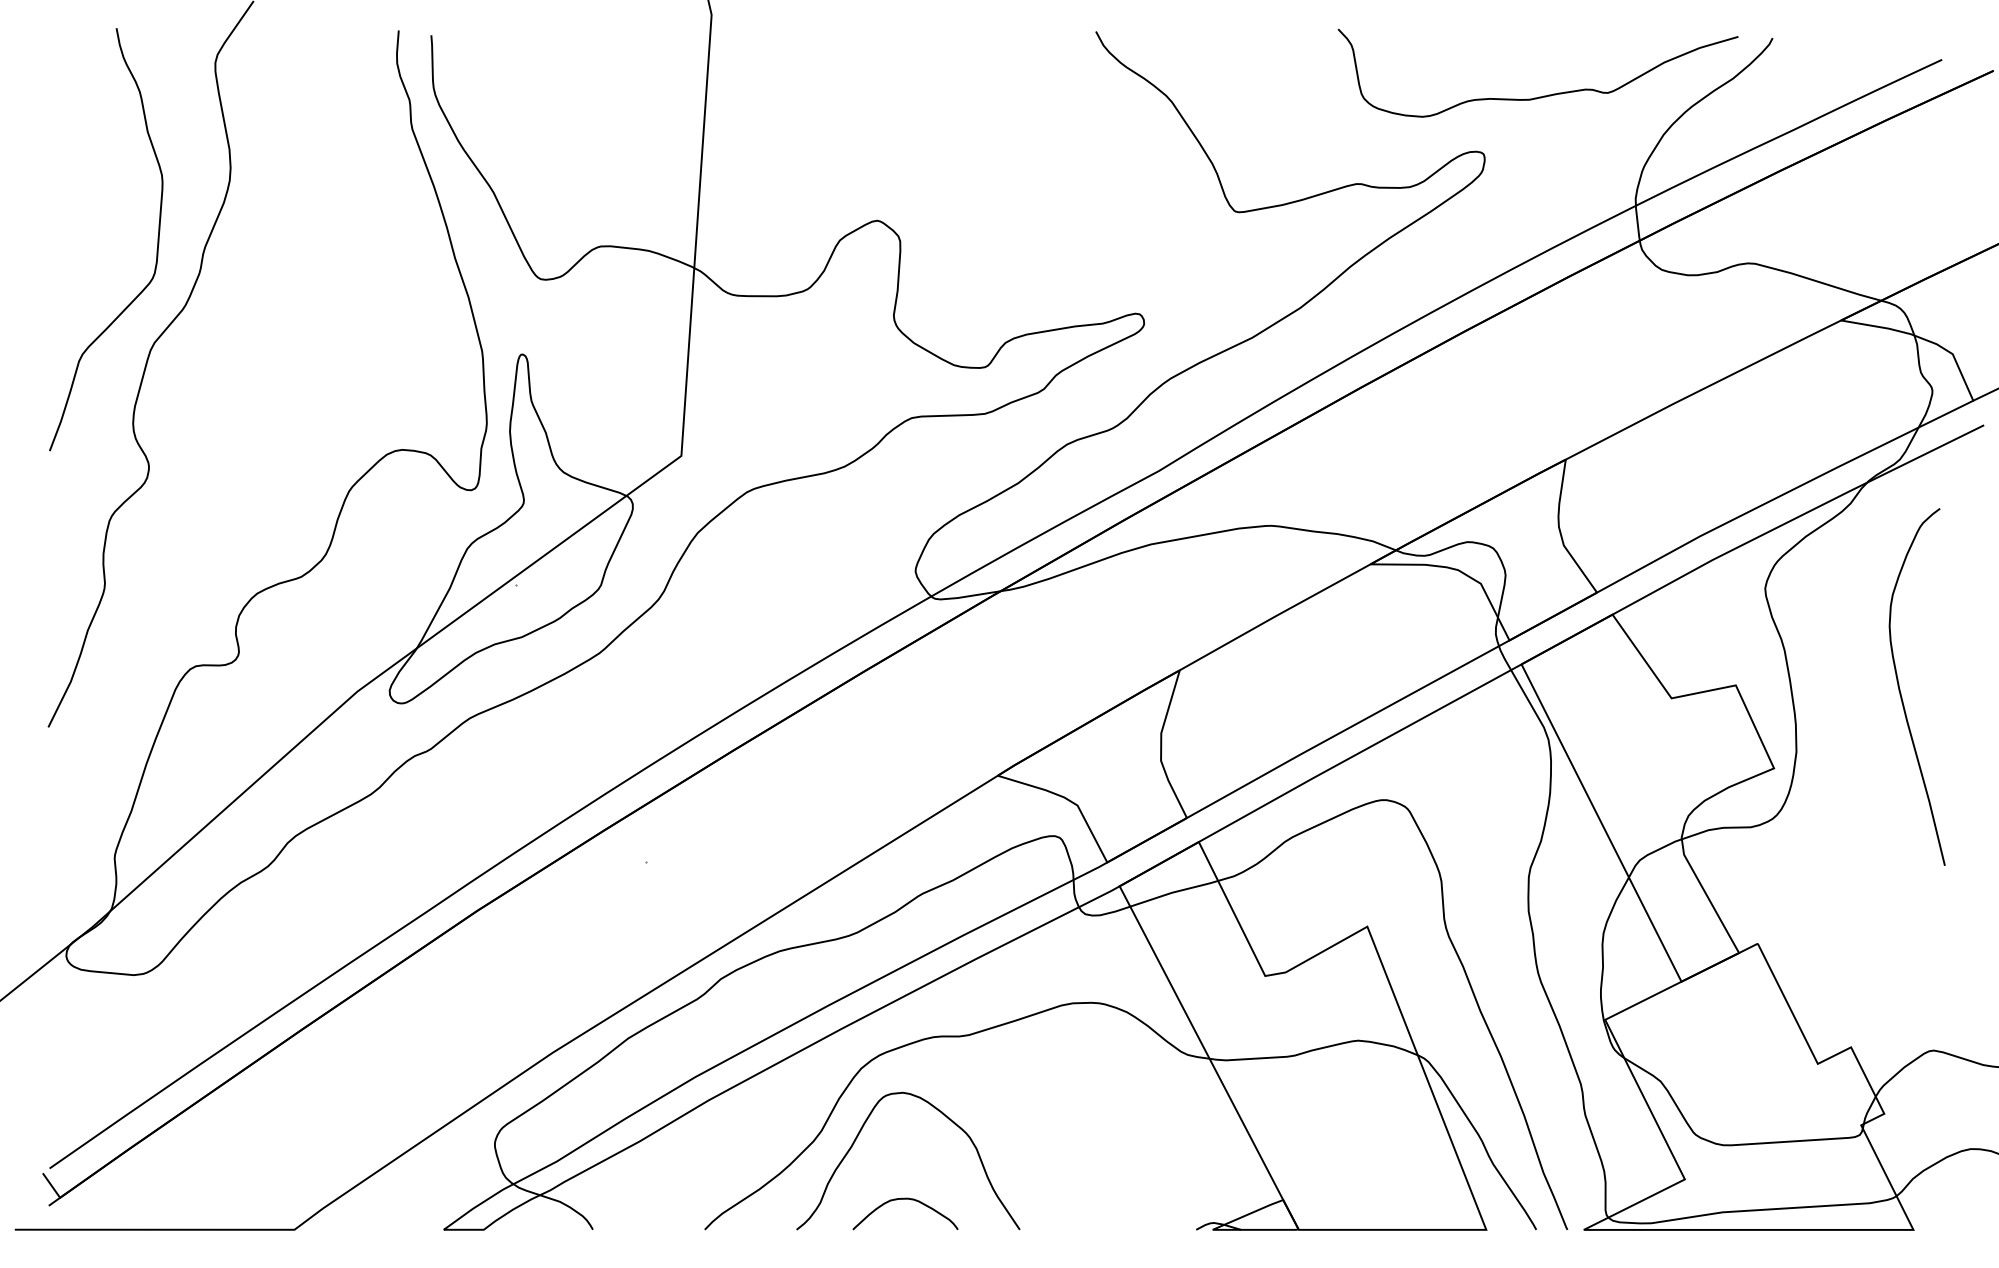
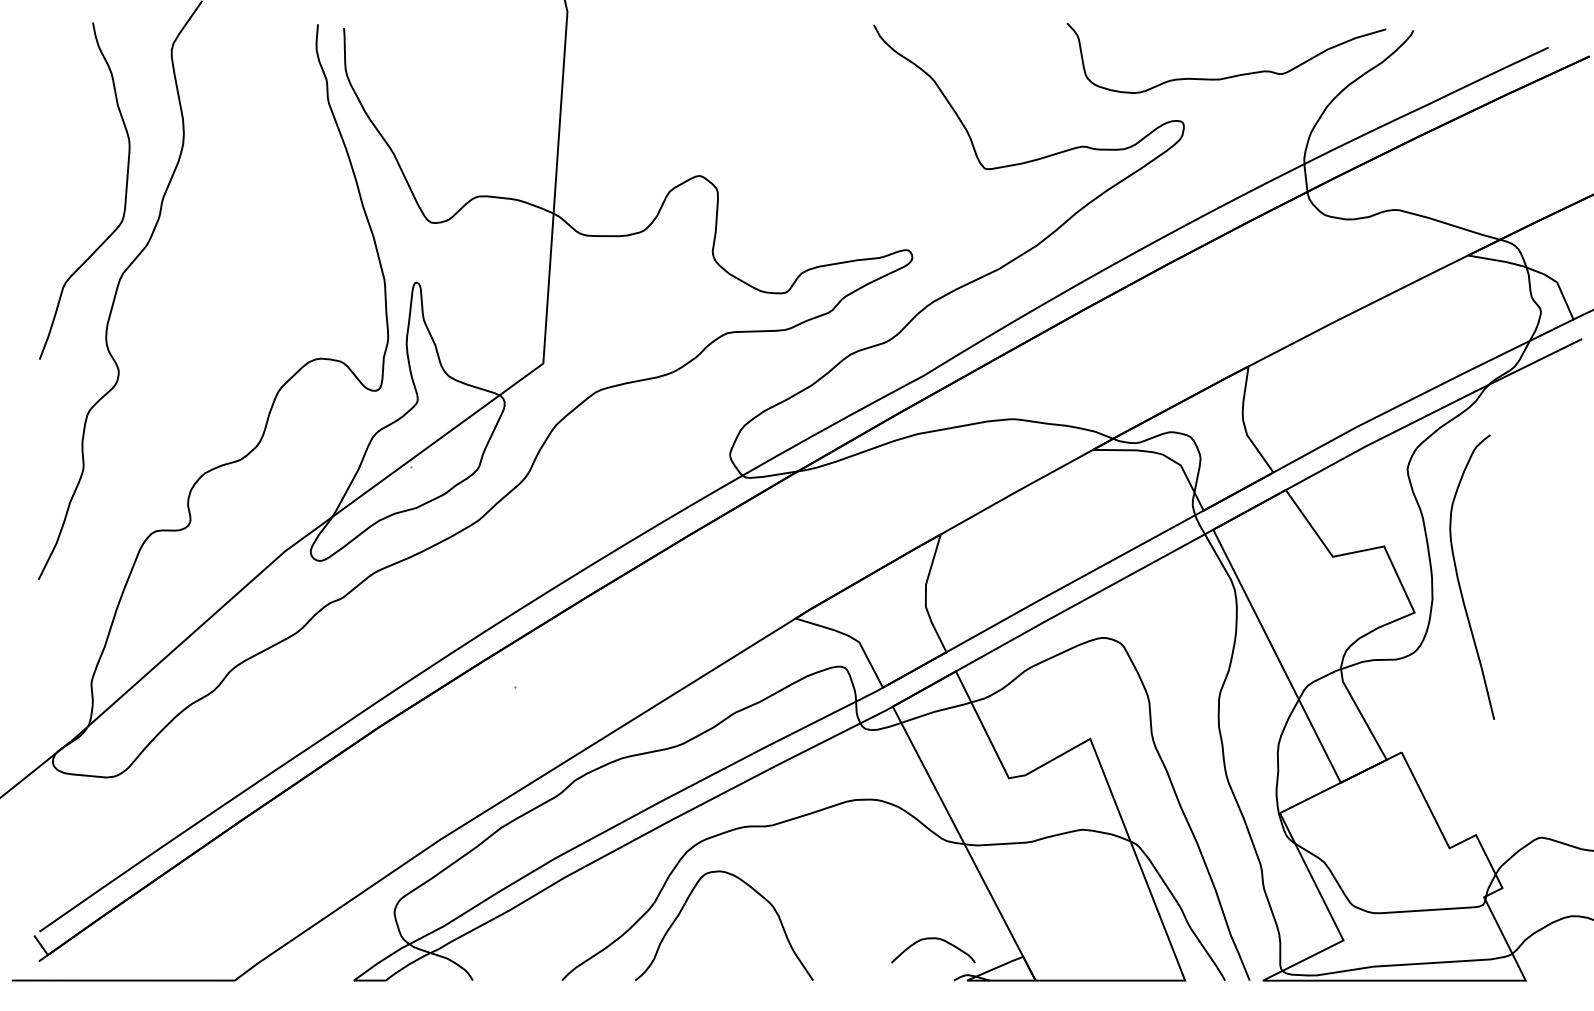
curve: (1900, 688) -> (1458, 578), moved
curve: (905, 1199) -> (933, 938), moved

